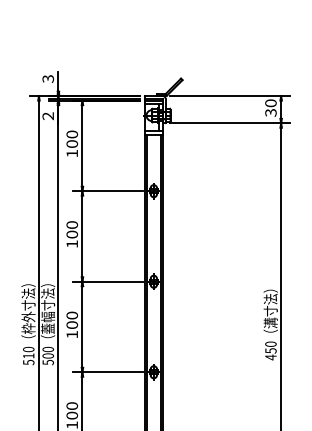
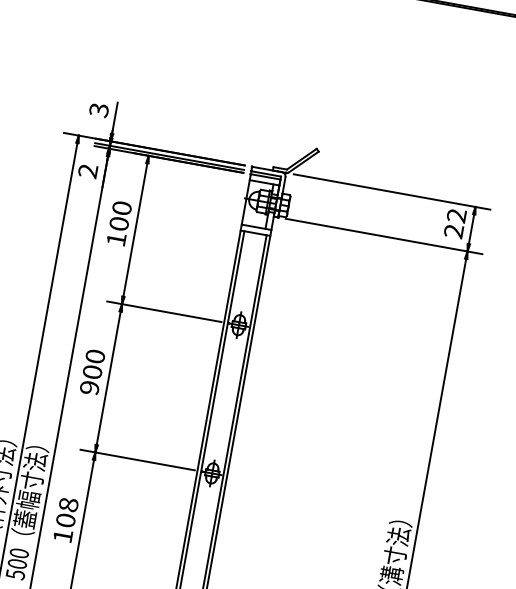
text: (270, 107) -> (454, 222), 30 -> 22
text: (72, 244) -> (90, 388), 100 -> 900
text: (72, 315) -> (69, 504), 100 -> 108

